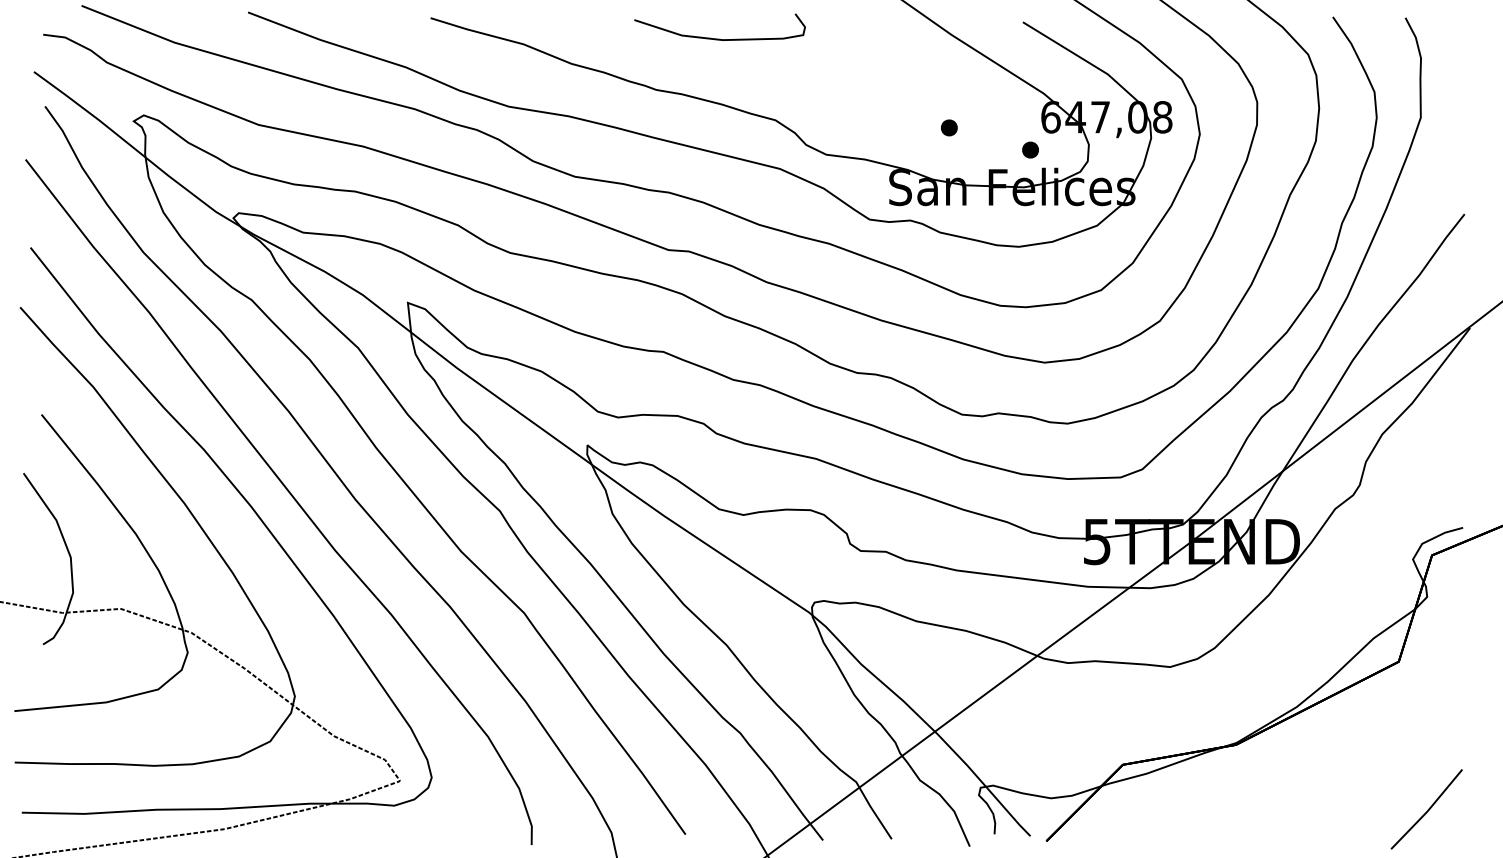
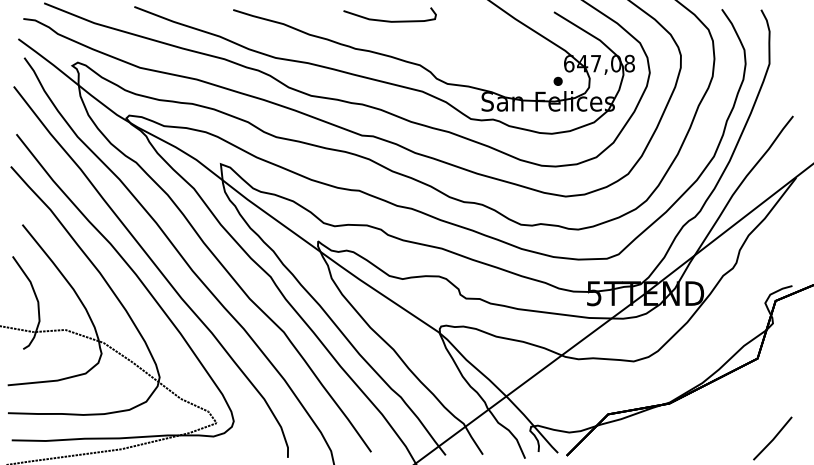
part: (948, 126) -> (513, 68), removed

